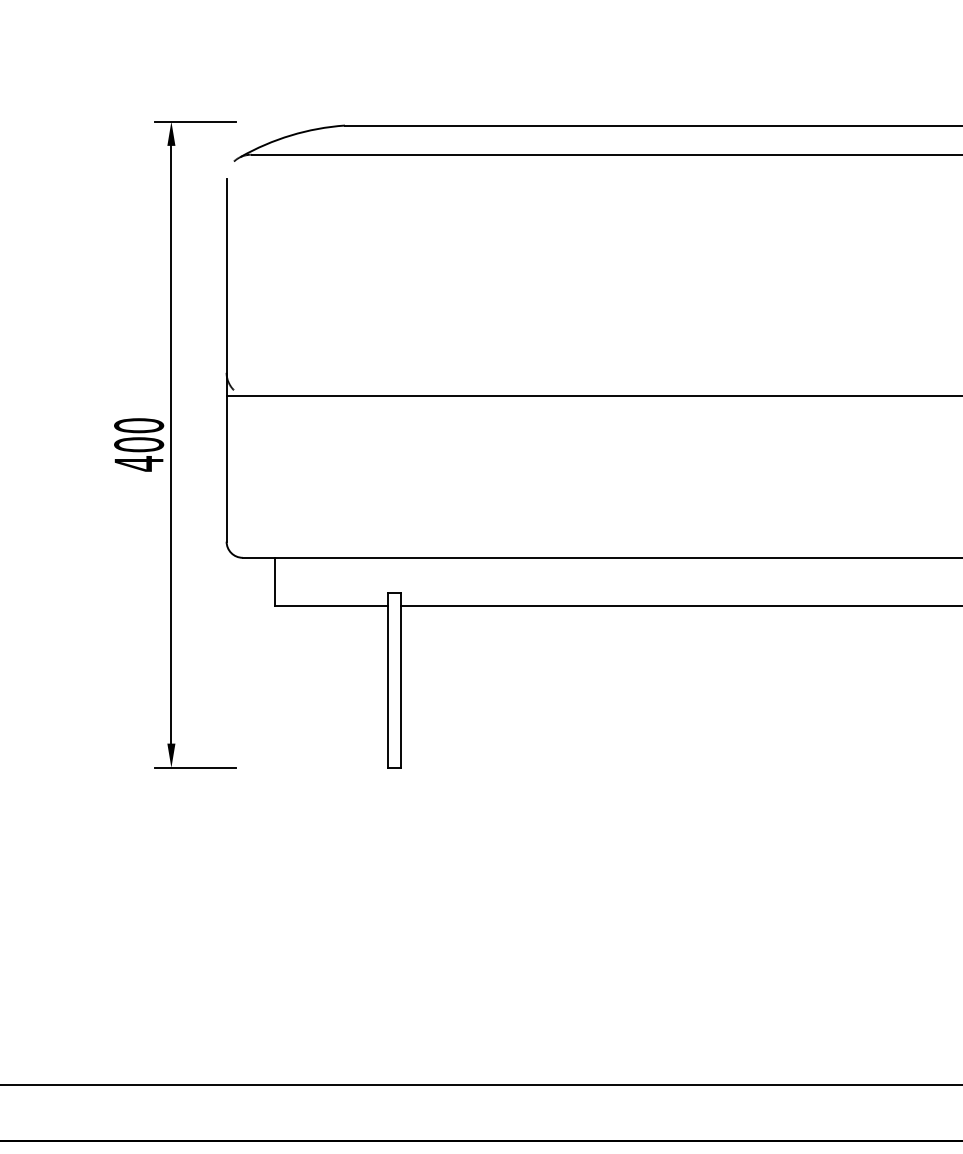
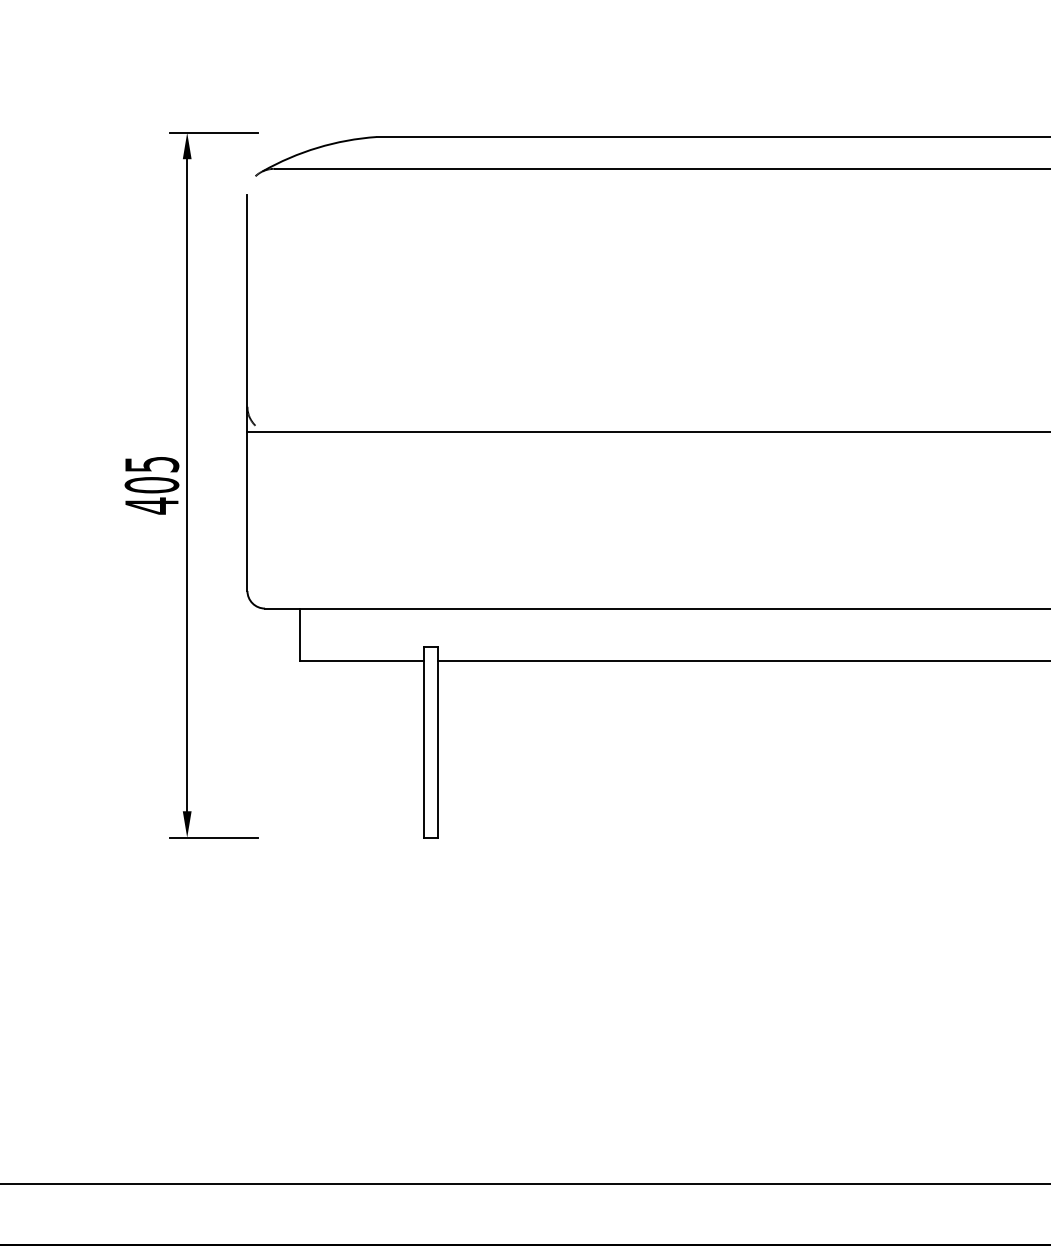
text: (139, 425) -> (152, 464), 400 -> 405

